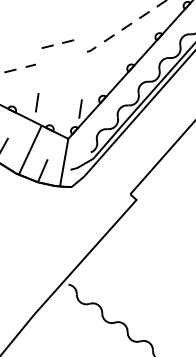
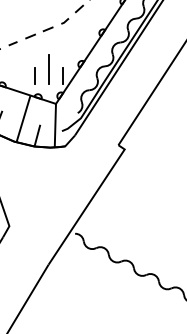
part: (58, 43) -> (39, 32), moved
line: (65, 99) -> (48, 69), added
line: (37, 102) -> (34, 75), moved

